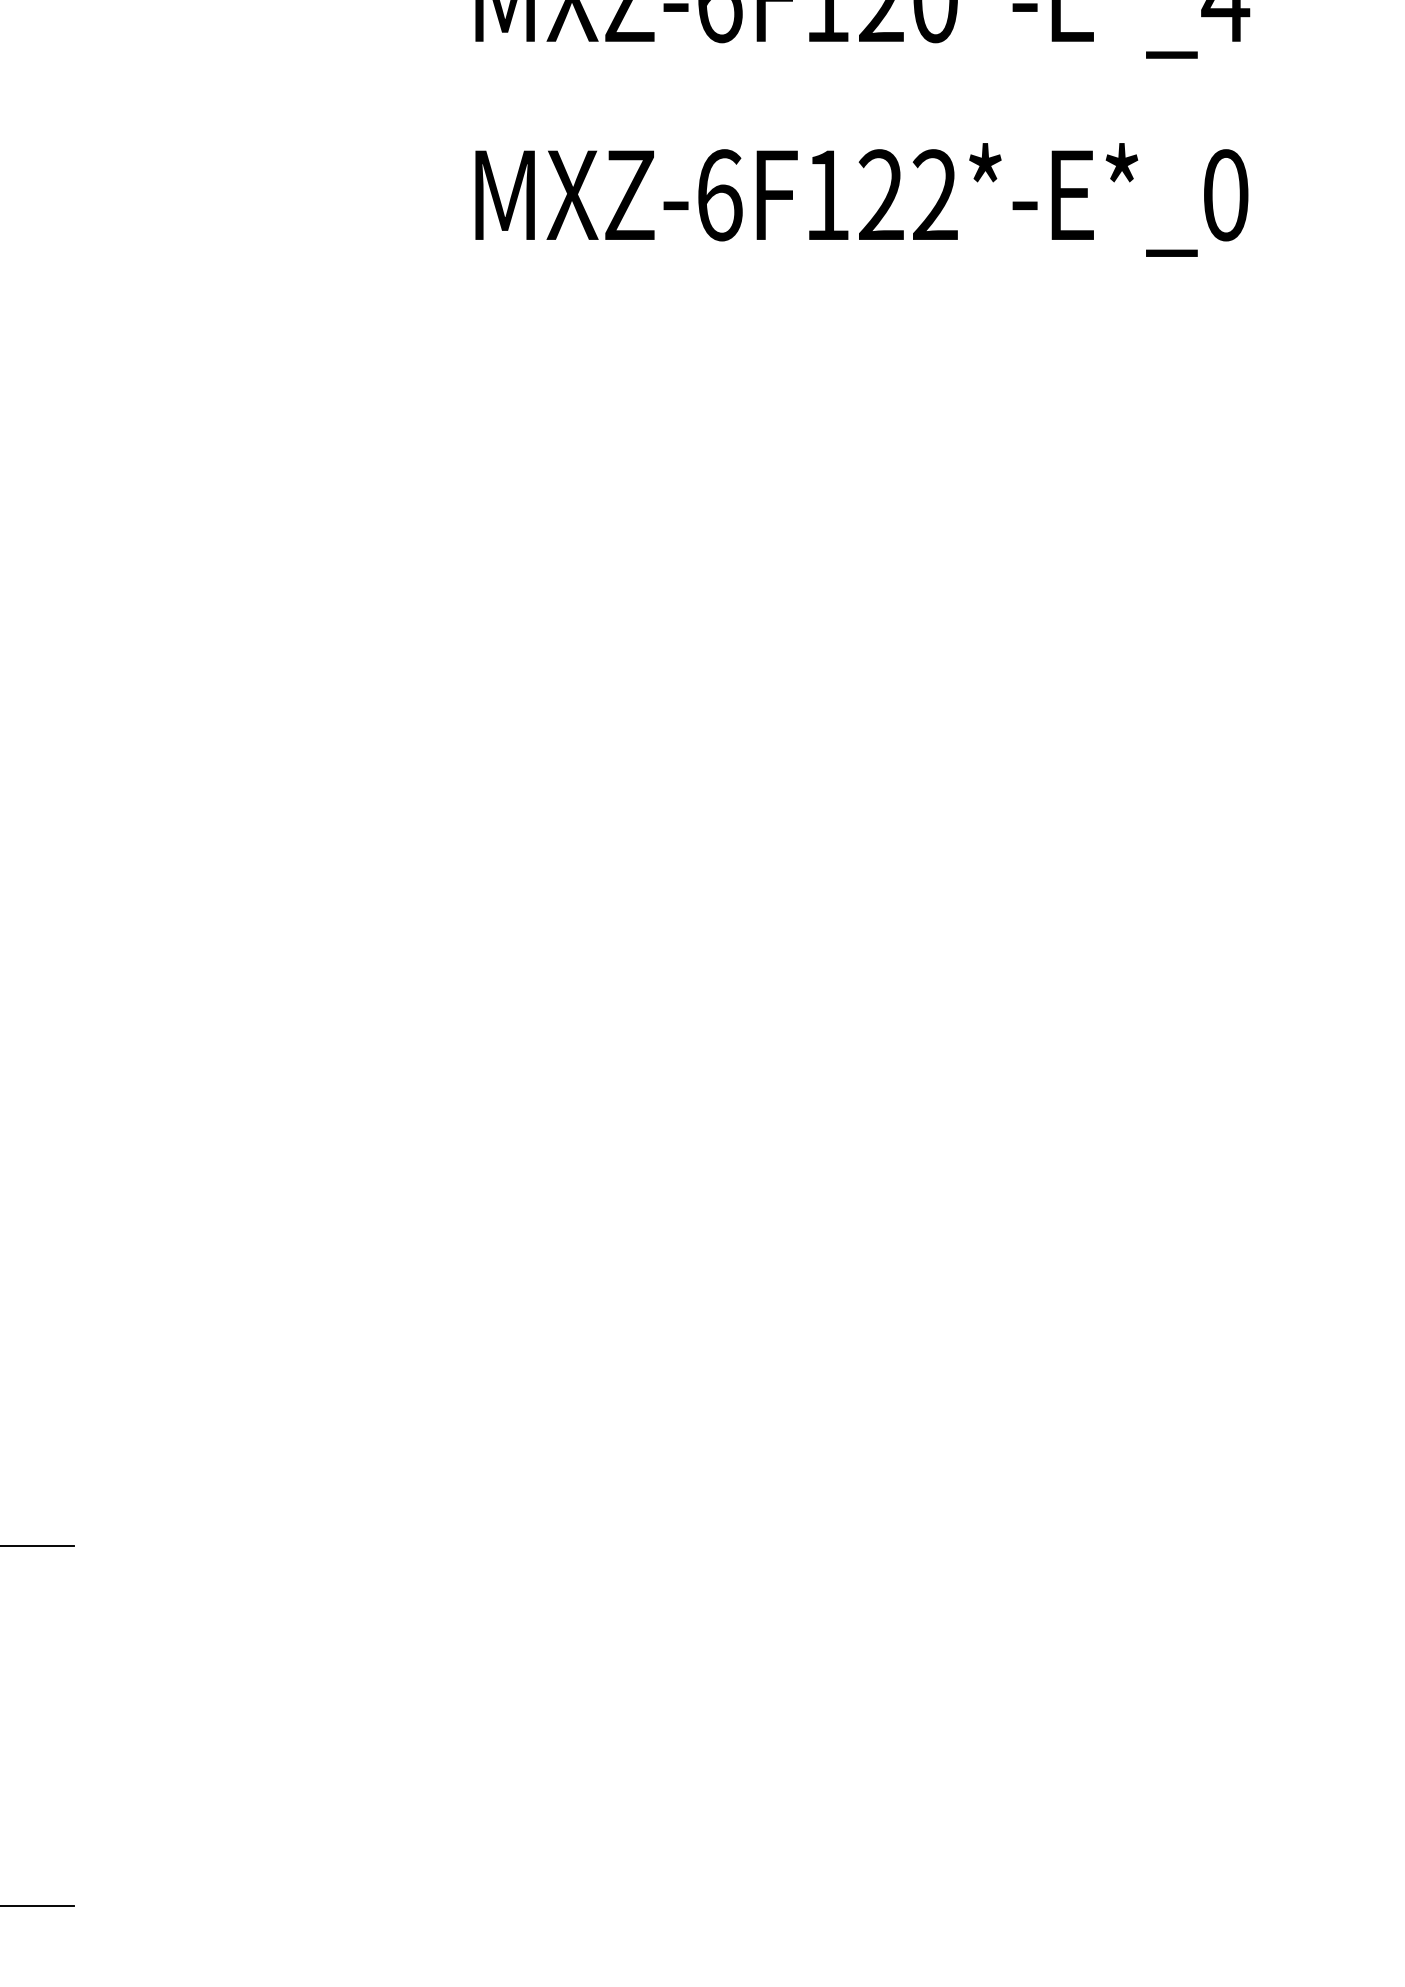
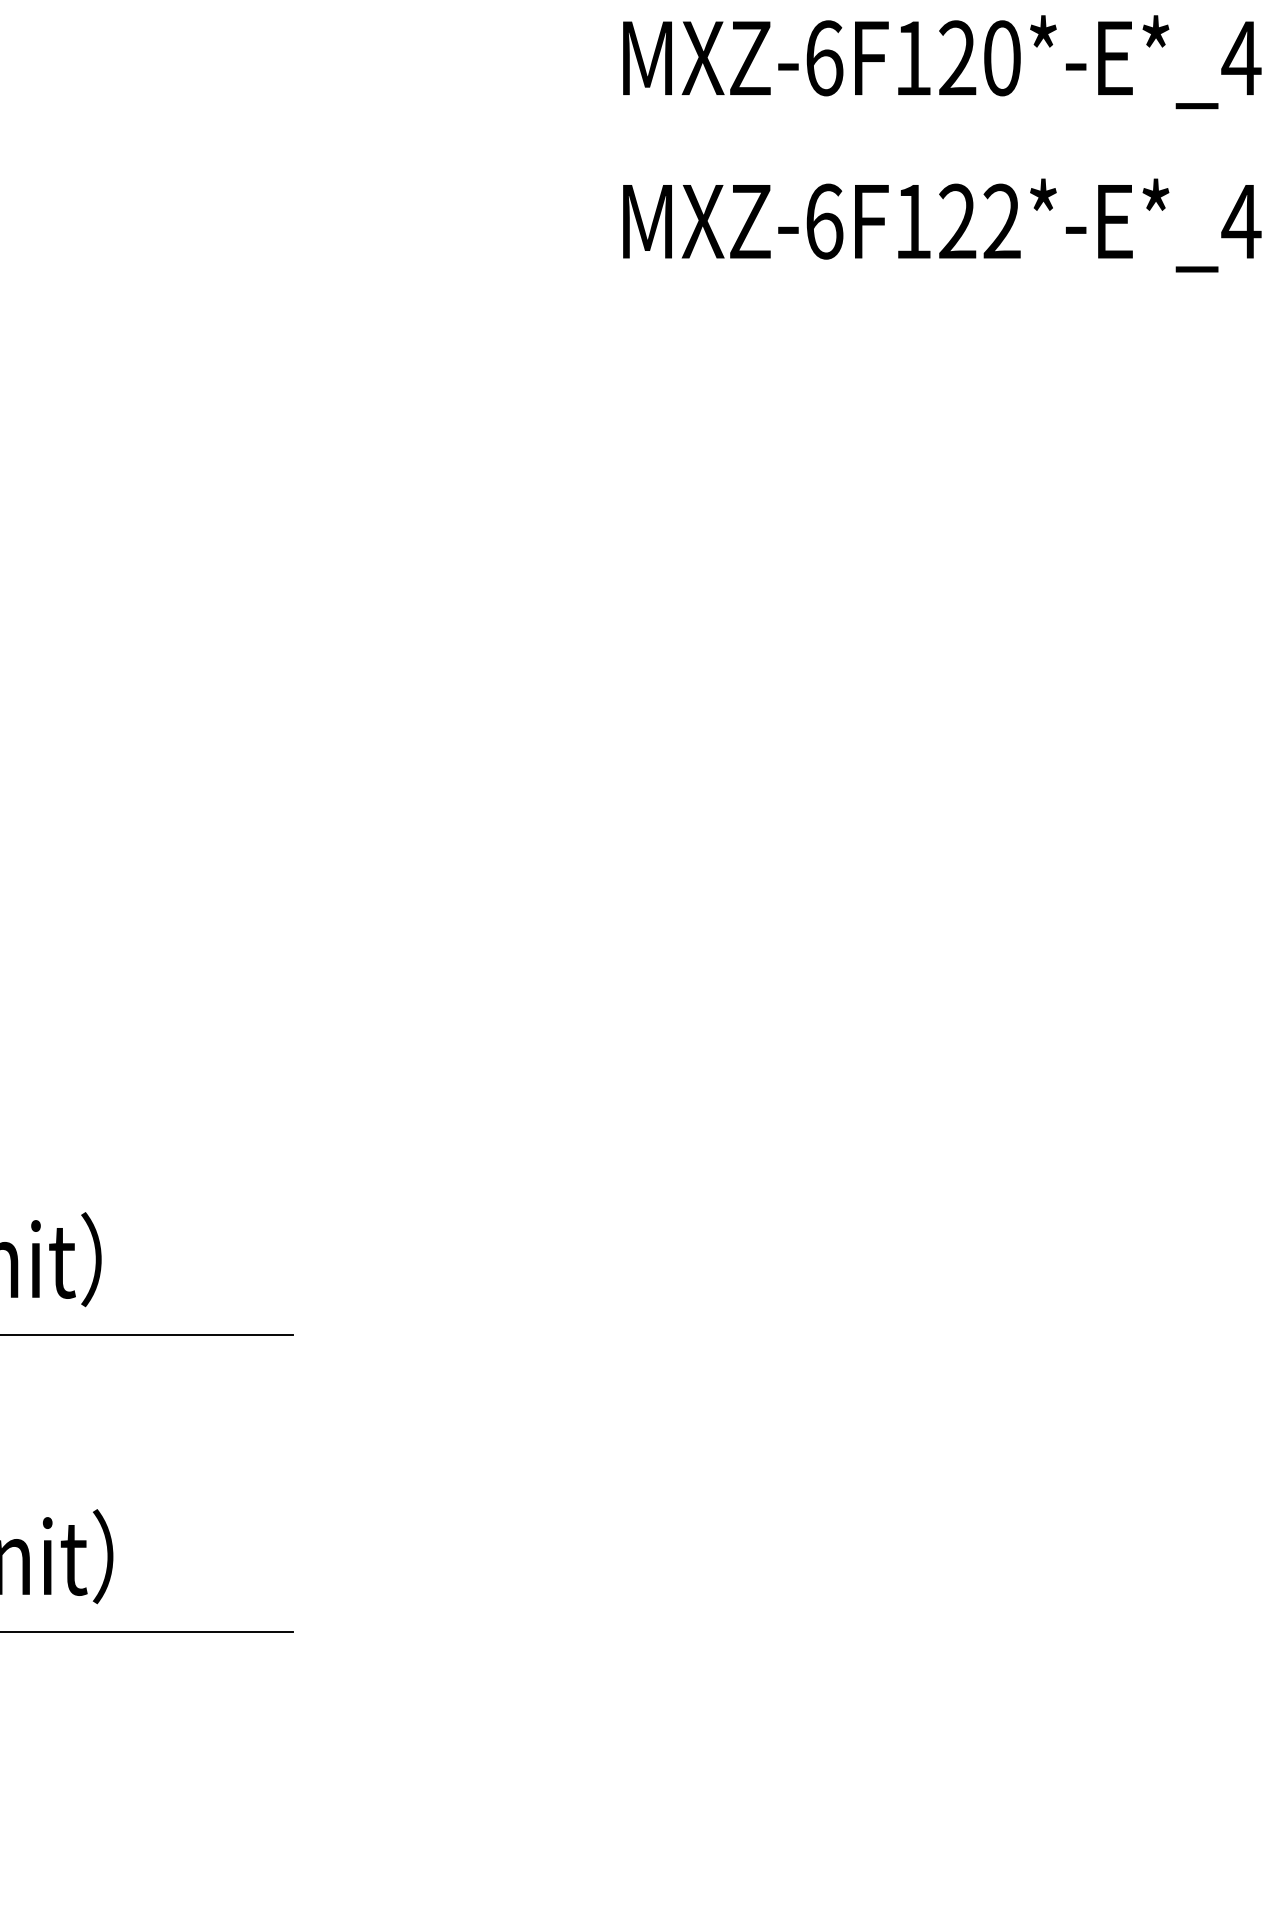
text: (1225, 195) -> (1241, 221), MXZ-6F122*-E*_0 -> MXZ-6F122*-E*_4

